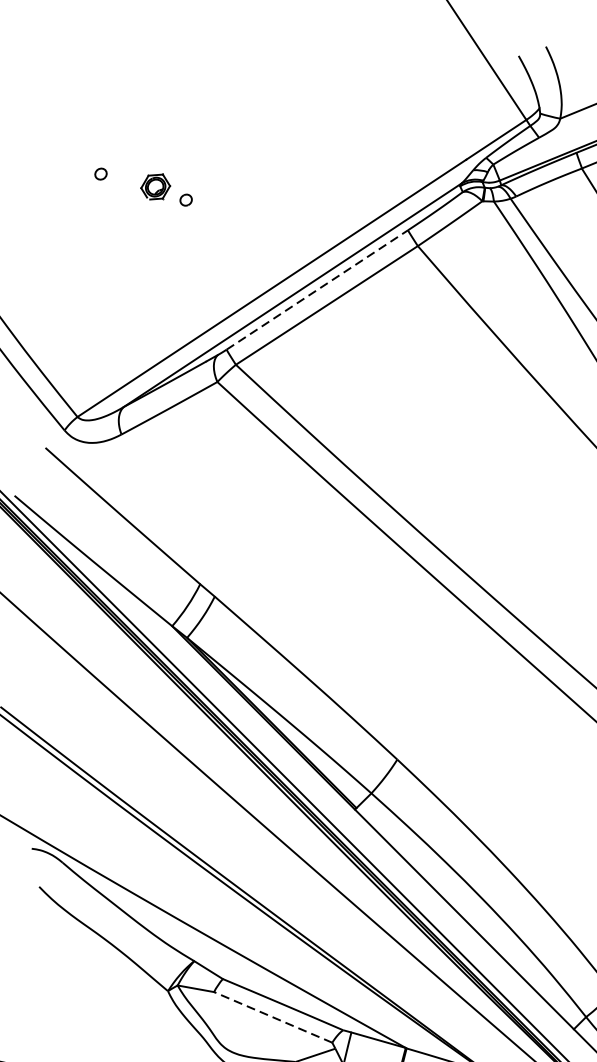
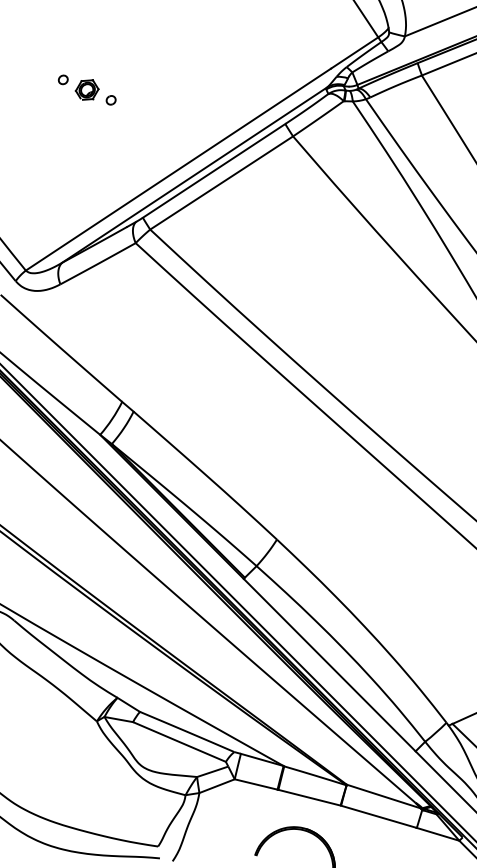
part: (99, 173) -> (62, 79), moved
line: (317, 289) -> (214, 170), dashed -> solid
line: (273, 1016) -> (179, 741), dashed -> solid

